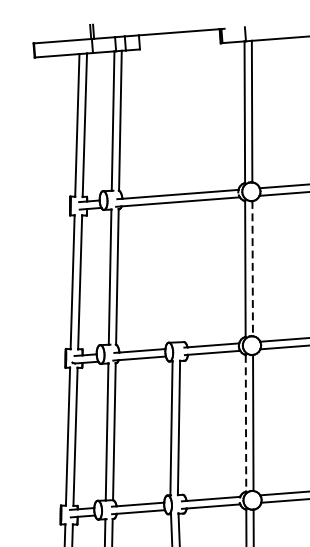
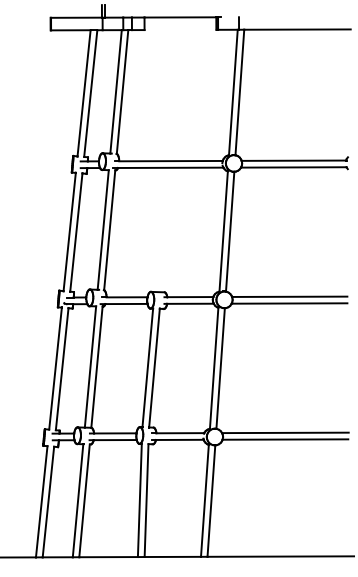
line: (253, 269) -> (230, 232), dashed -> solid
line: (246, 423) -> (214, 368), dashed -> solid

